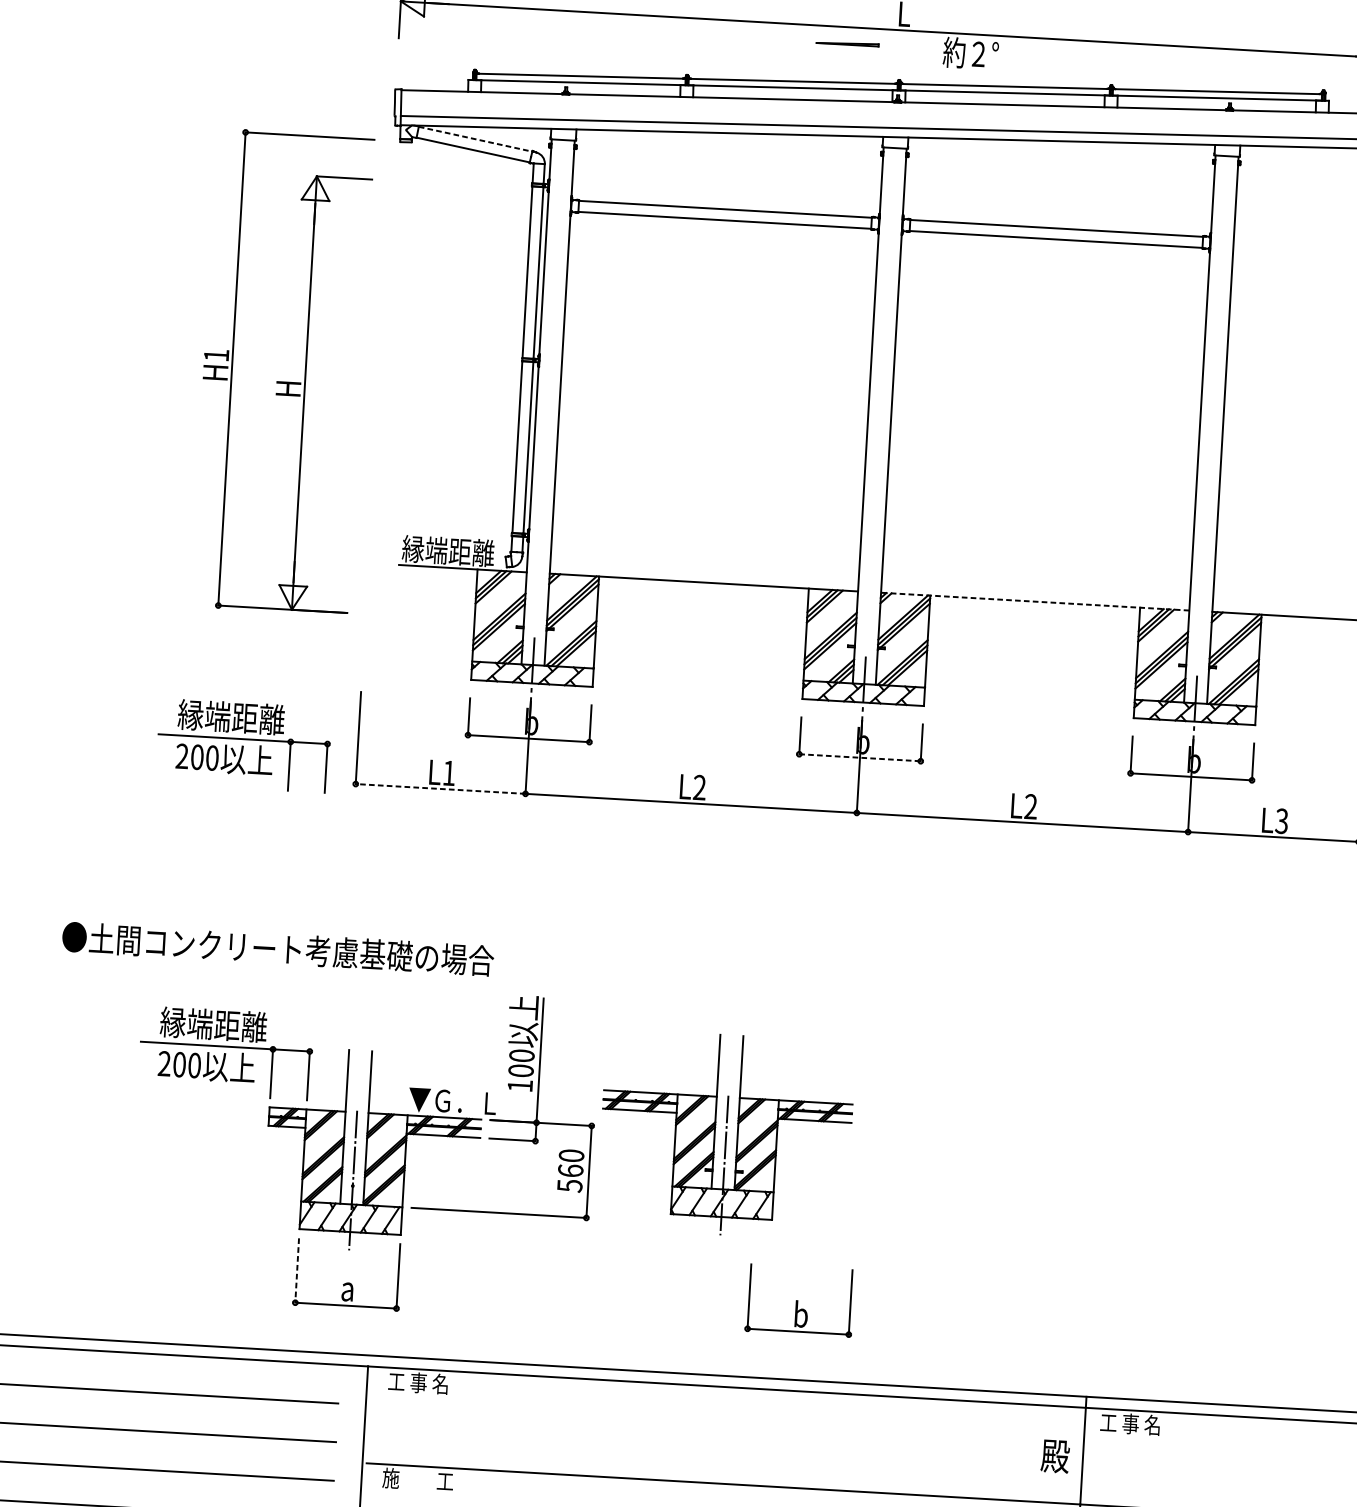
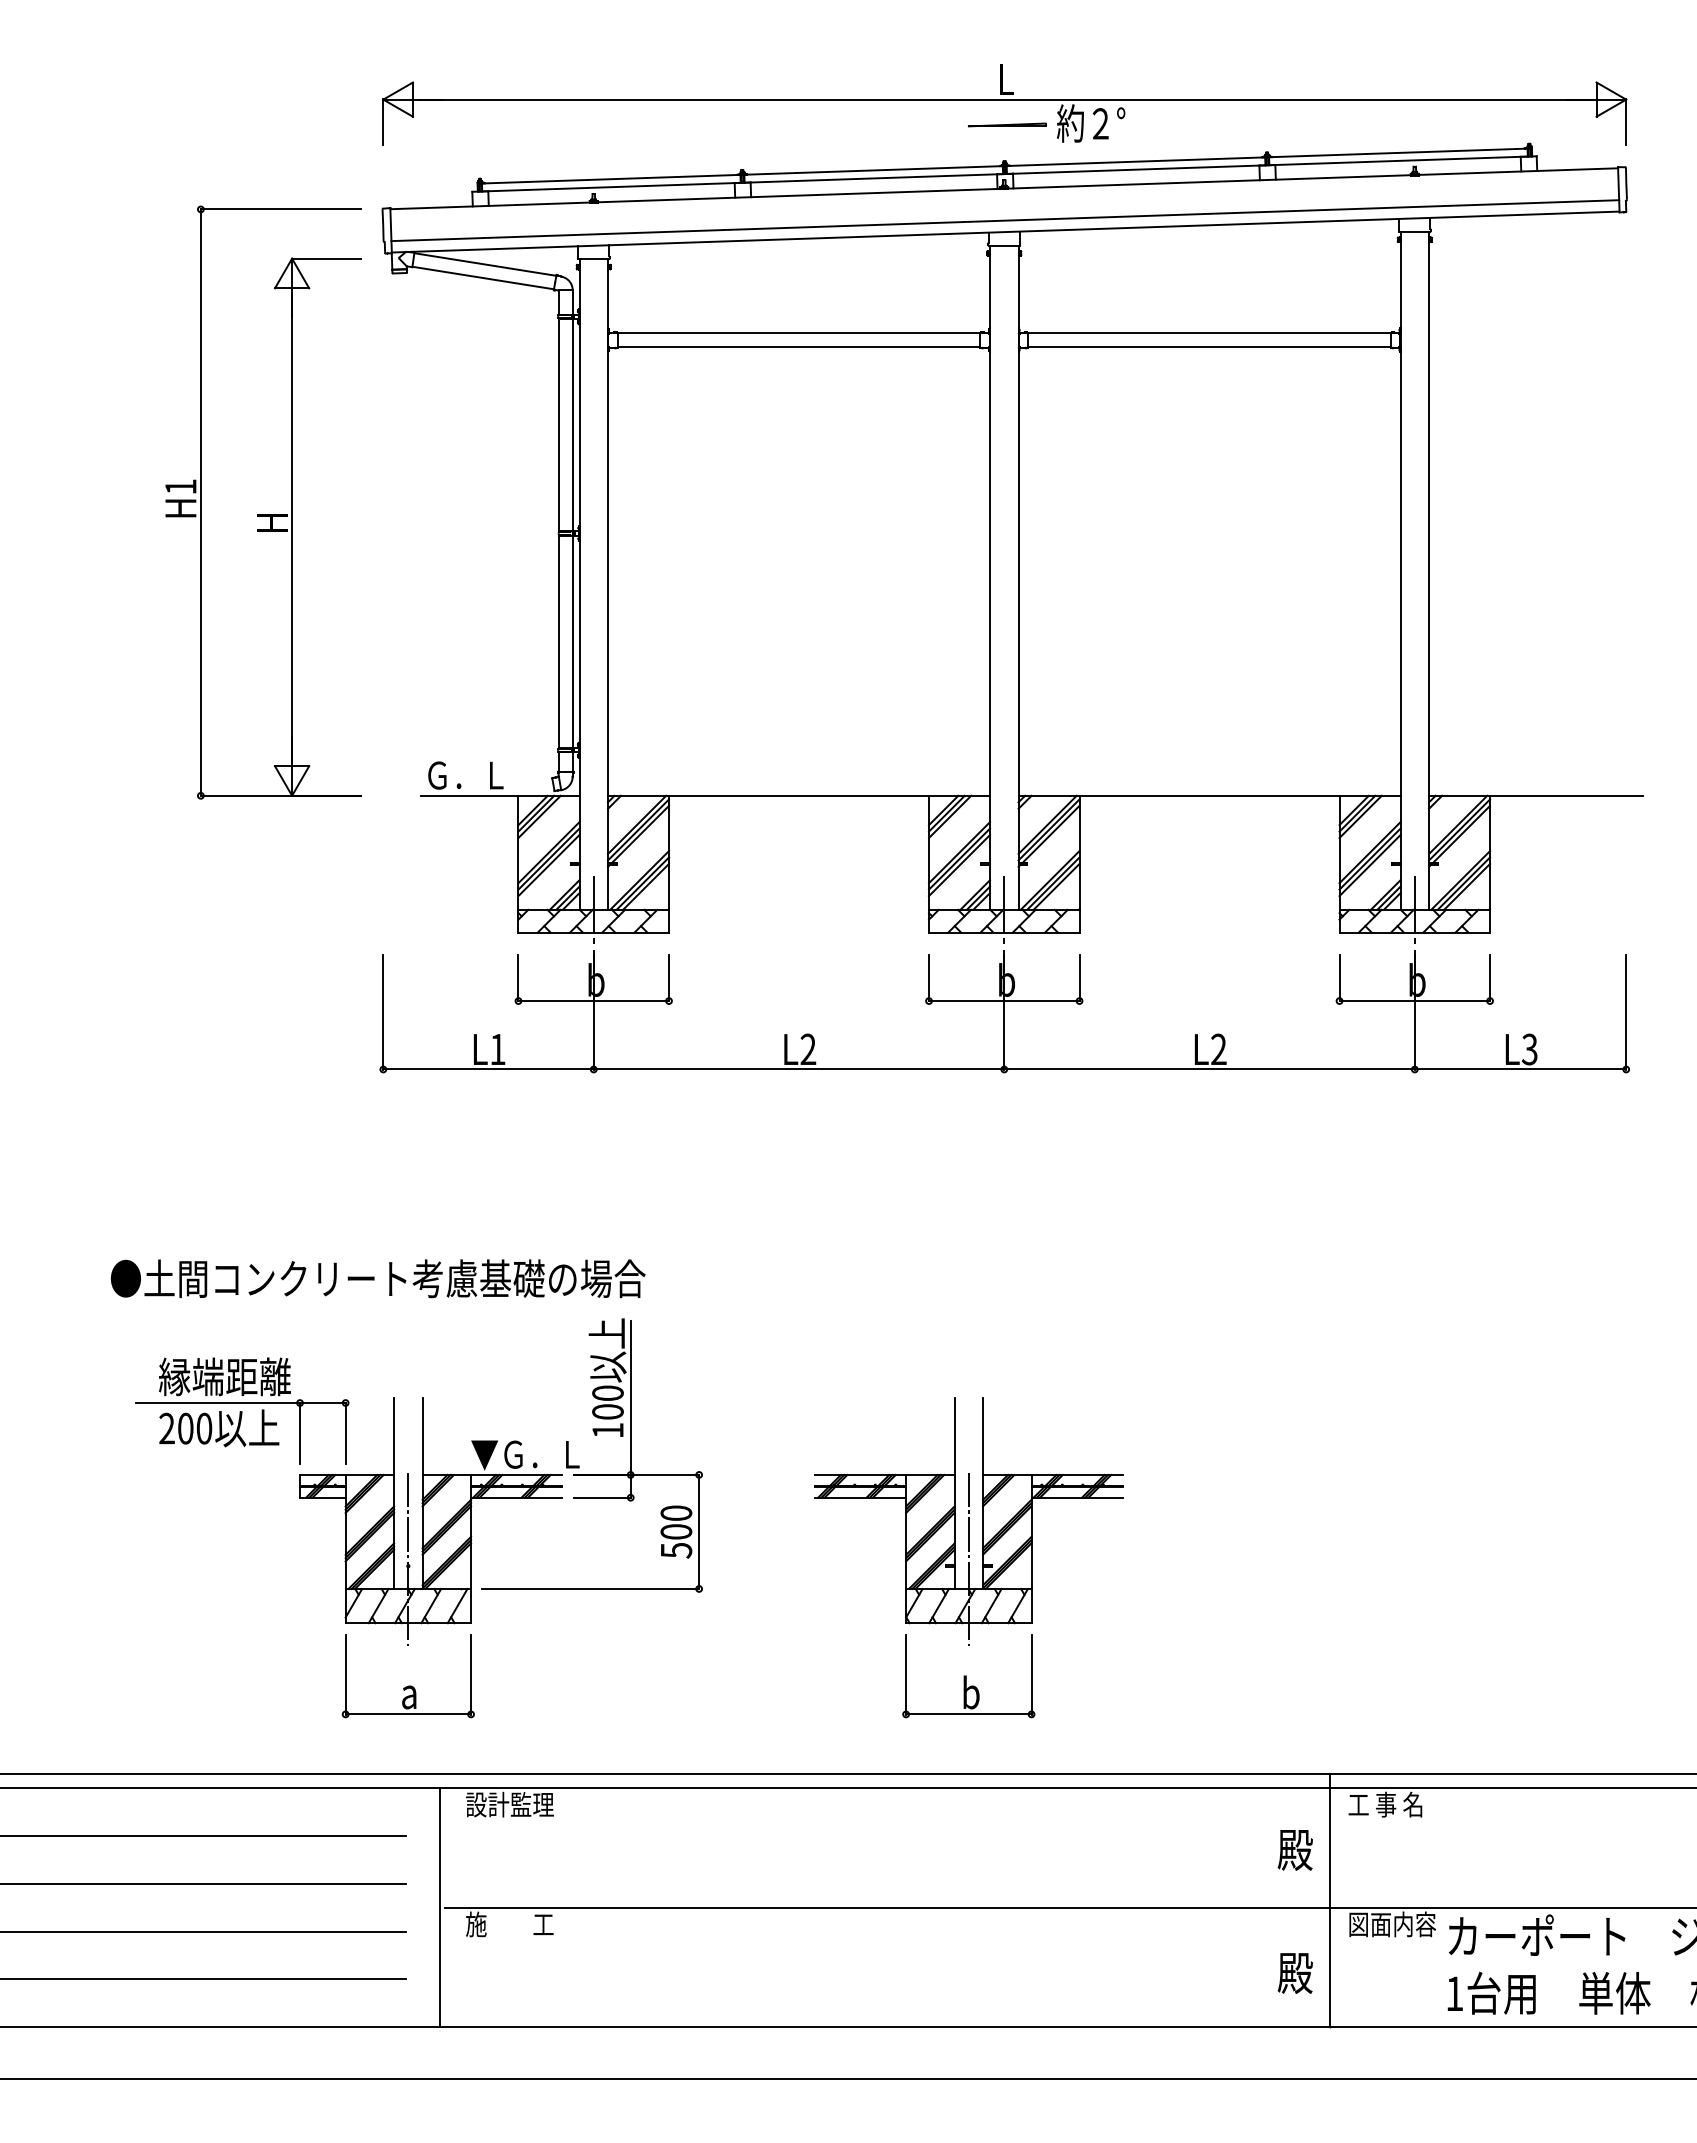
line: (847, 43) -> (1007, 124), moved
line: (475, 139) -> (485, 264), dashed -> solid
part: (281, 381) -> (263, 514), moved
text: (447, 551) -> (480, 775), 縁端距離 -> Ｇ．Ｌ
line: (1035, 601) -> (1209, 795), dashed -> solid
part: (243, 745) -> (242, 1029), removed
line: (860, 758) -> (1004, 1001), dashed -> solid
line: (440, 788) -> (488, 1069), dashed -> solid
text: (277, 948) -> (377, 1278), moved
part: (725, 1134) -> (968, 1521), moved
text: (570, 1170) -> (676, 1531), 560 -> 500
line: (297, 1271) -> (345, 1675), dashed -> solid
text: (423, 1383) -> (509, 1804), 工 事 名 -> 設計監理

